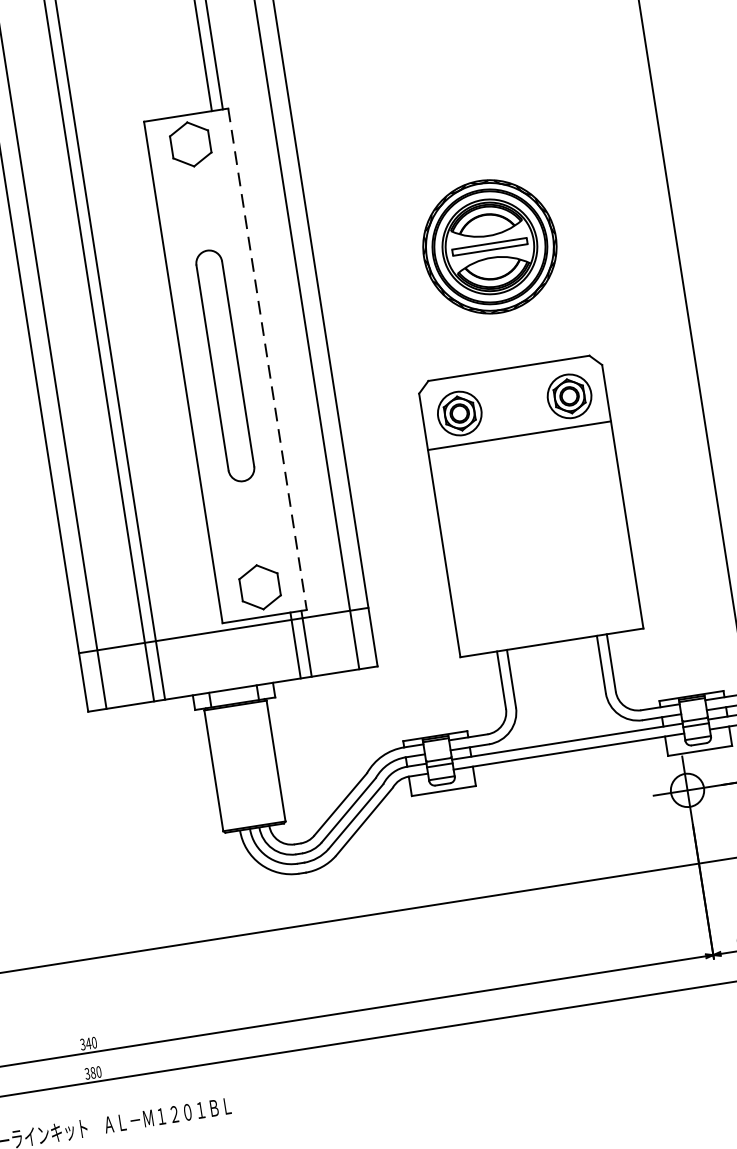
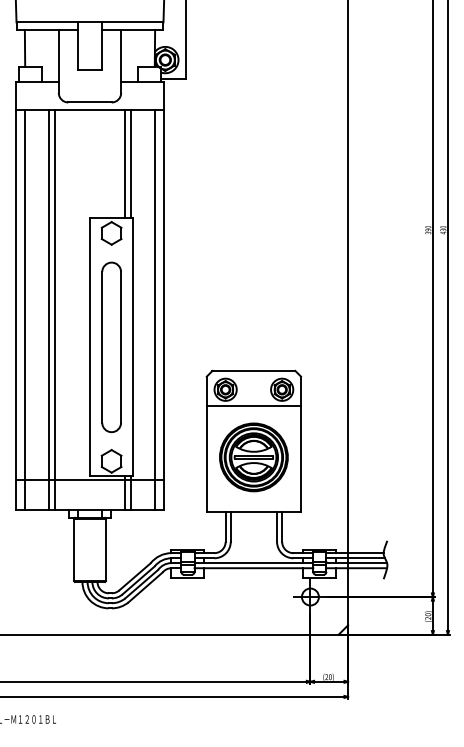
part: (489, 247) -> (253, 457), moved
line: (267, 359) -> (133, 347), dashed -> solid
part: (225, 366) -> (111, 347), size x1.43

